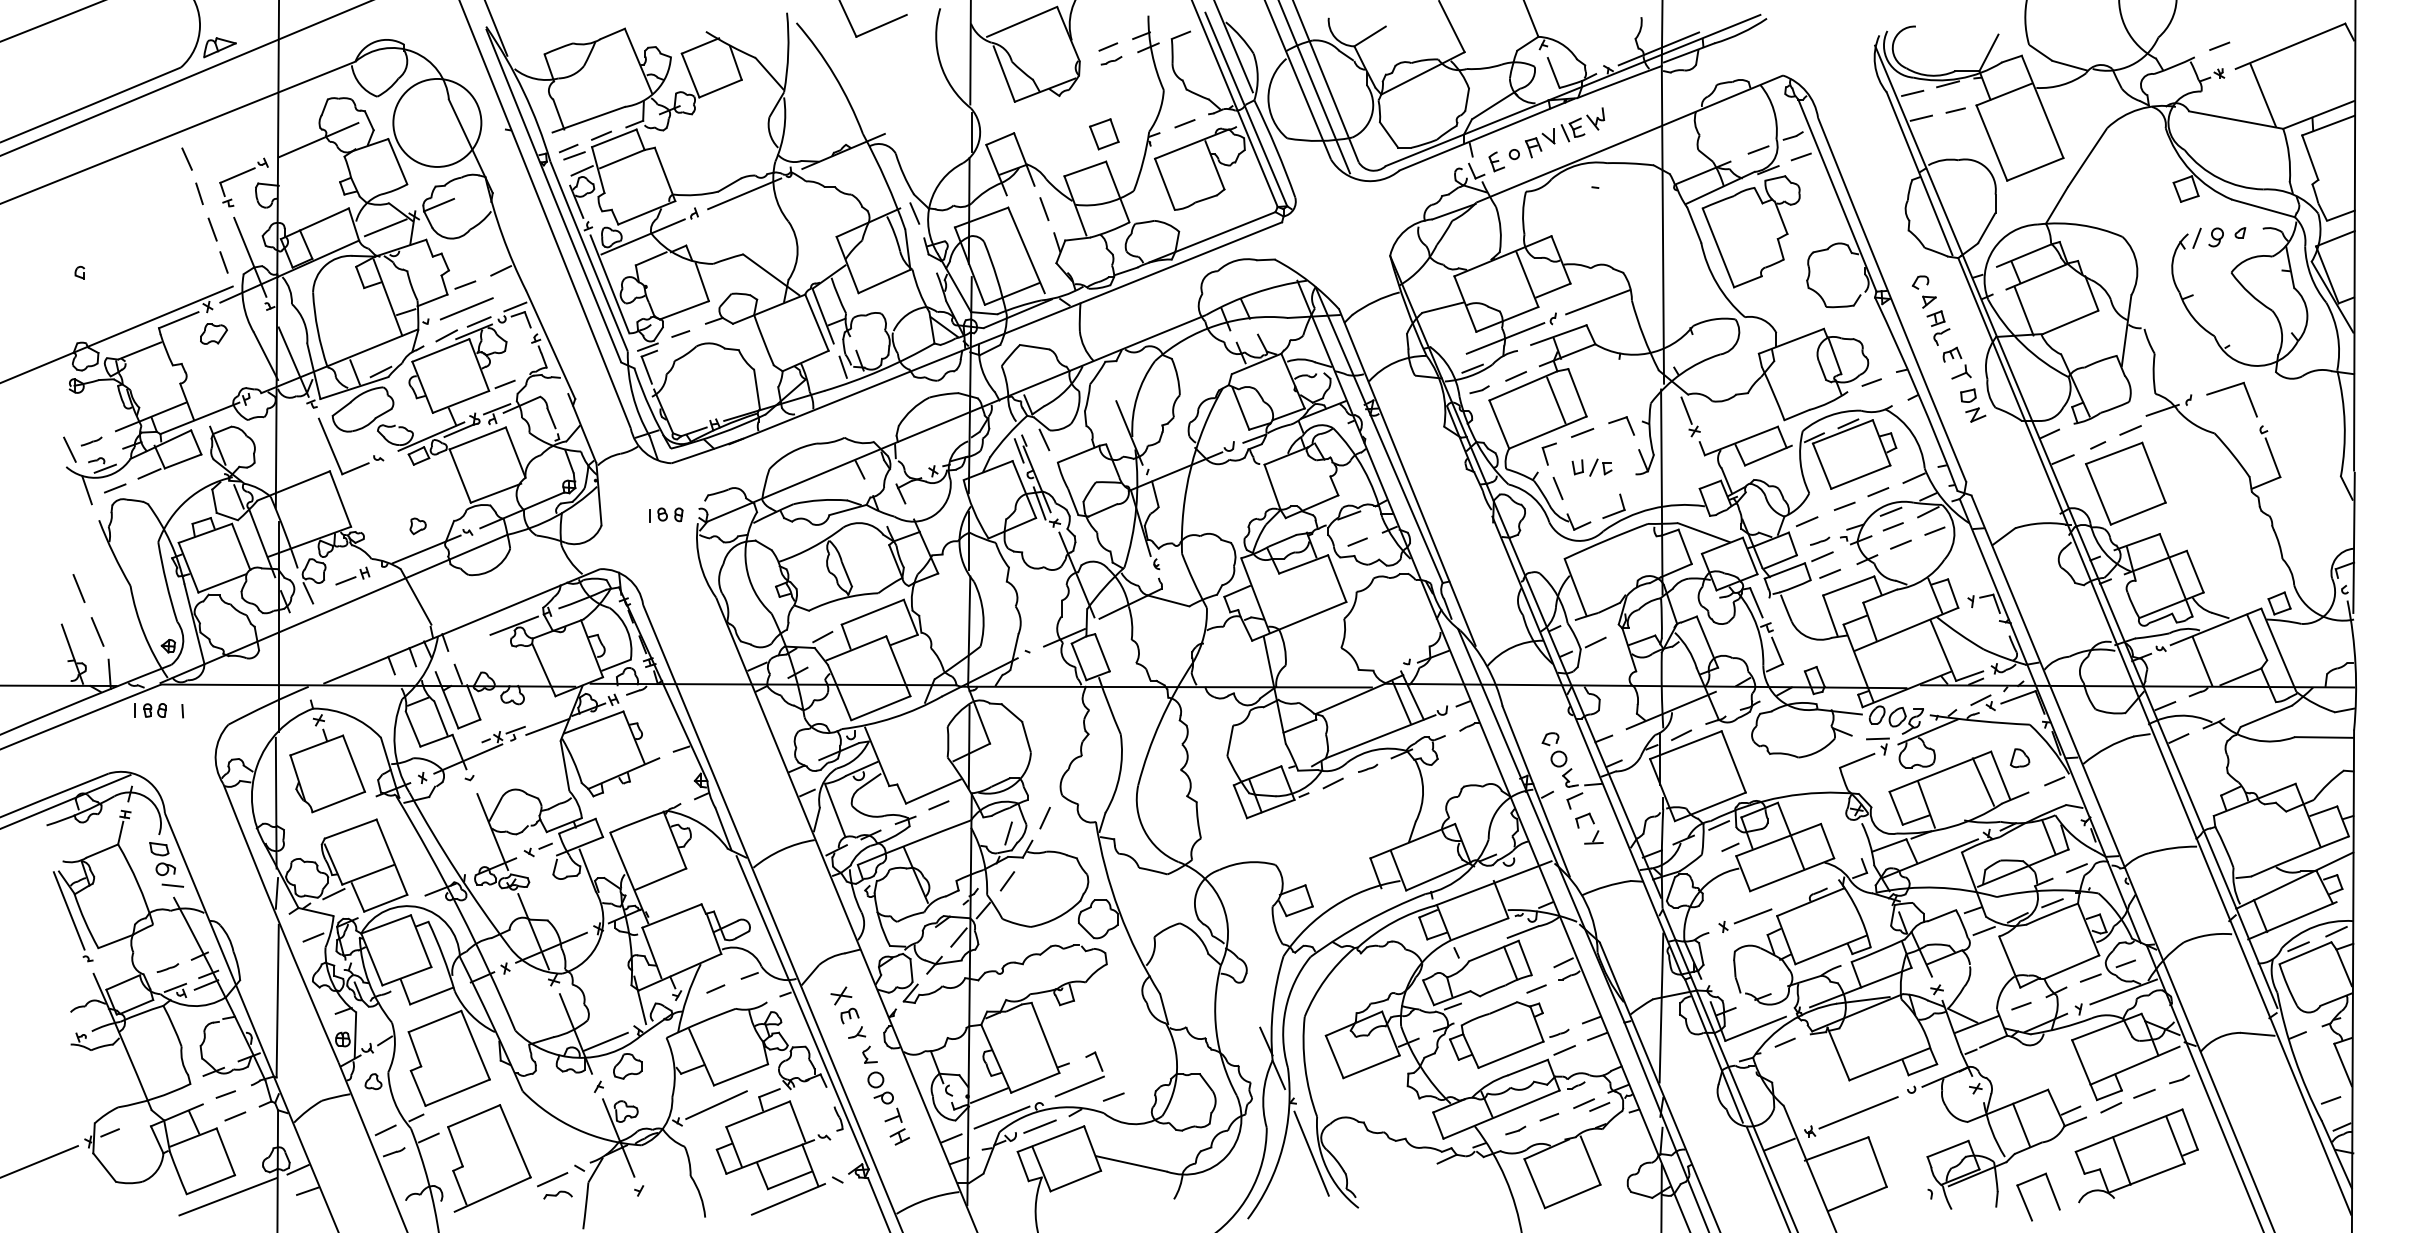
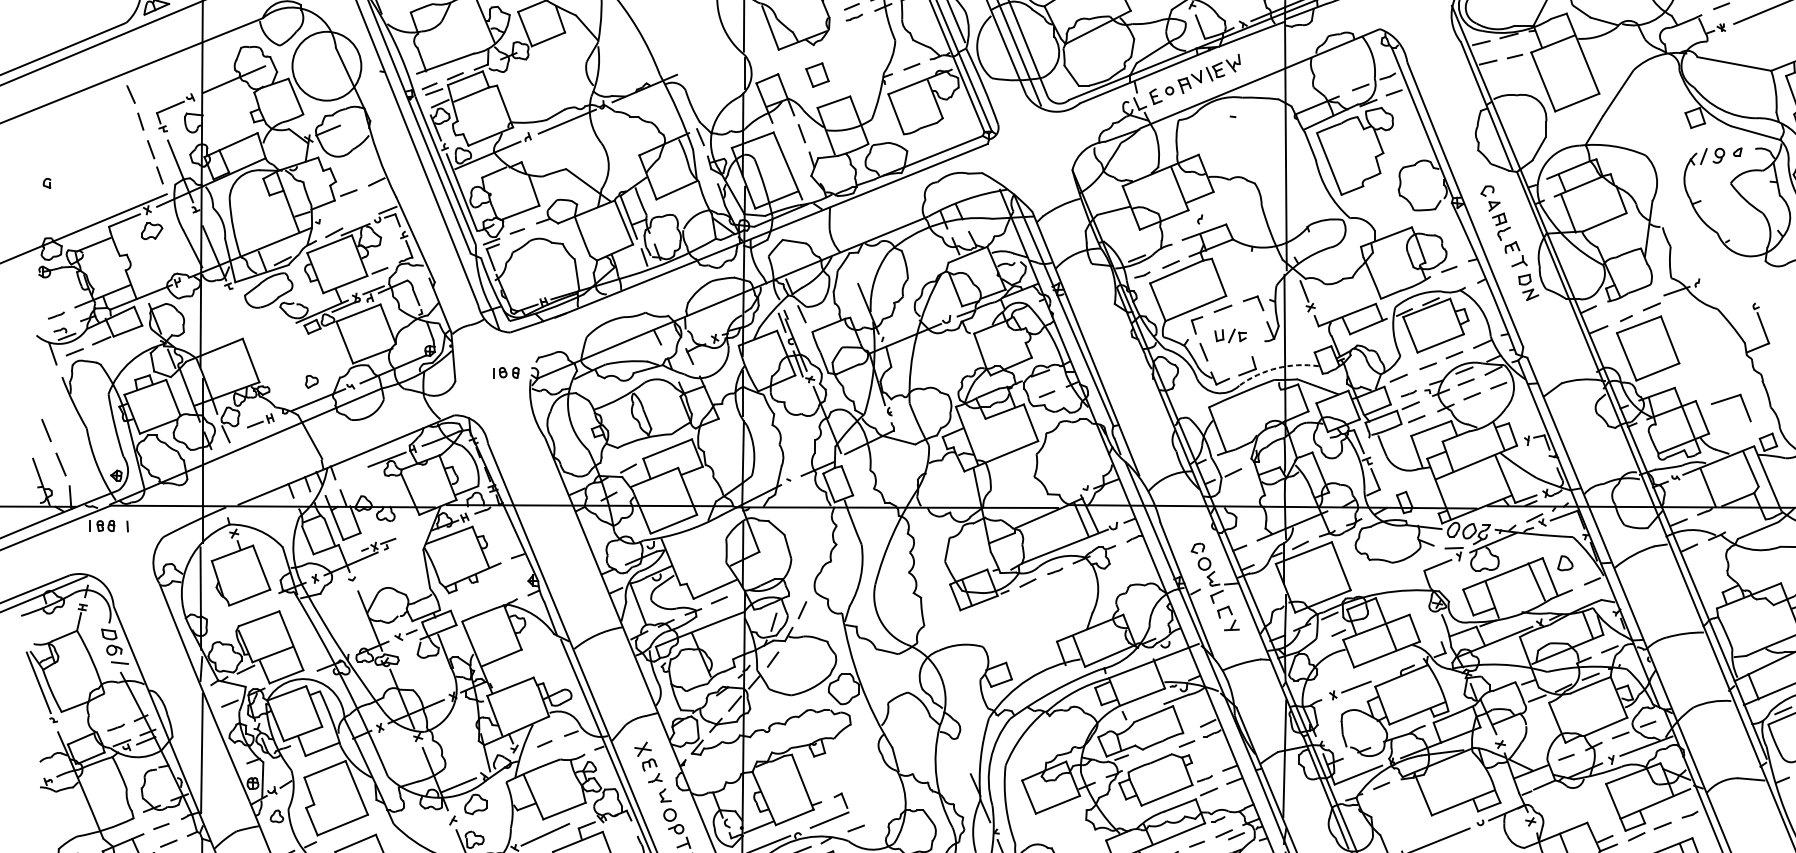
line: (2262, 94) -> (1755, 43), removed
part: (1104, 134) -> (817, 75), moved
line: (385, 227) -> (286, 148), removed
line: (1597, 302) -> (1234, 206), removed
line: (466, 308) -> (349, 211), removed
line: (478, 321) -> (359, 221), removed
line: (1505, 338) -> (1162, 234), removed
part: (2227, 389) -> (1727, 400), moved
line: (1556, 400) -> (1202, 283), removed
line: (69, 449) -> (39, 321), removed
part: (334, 452) -> (246, 324), removed
arc: (1651, 508) -> (1276, 367), solid -> dashed
line: (547, 726) -> (413, 538), removed
line: (1510, 962) -> (1166, 723), removed

